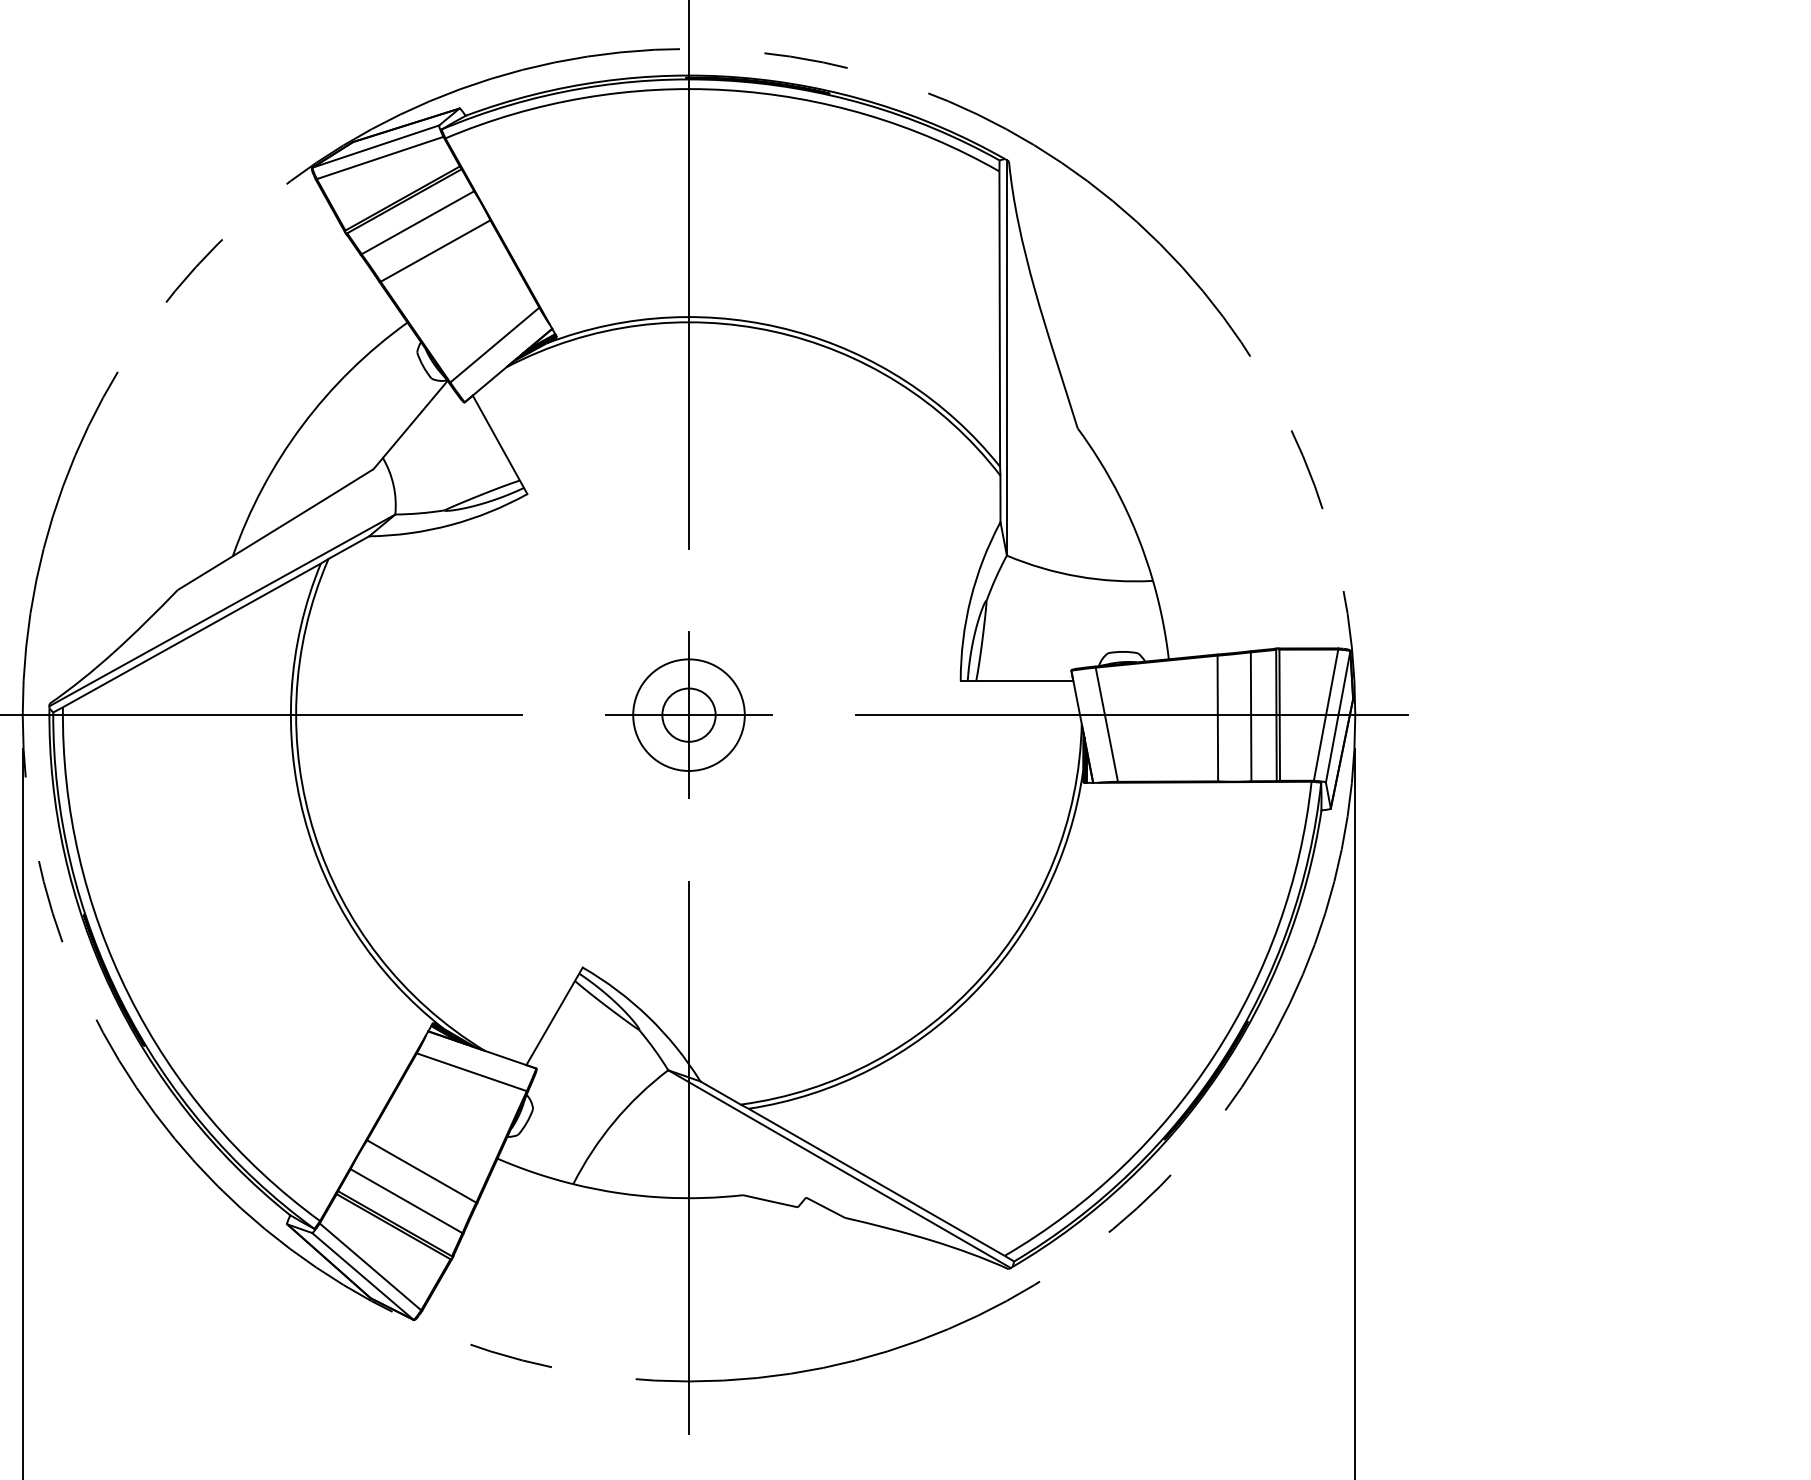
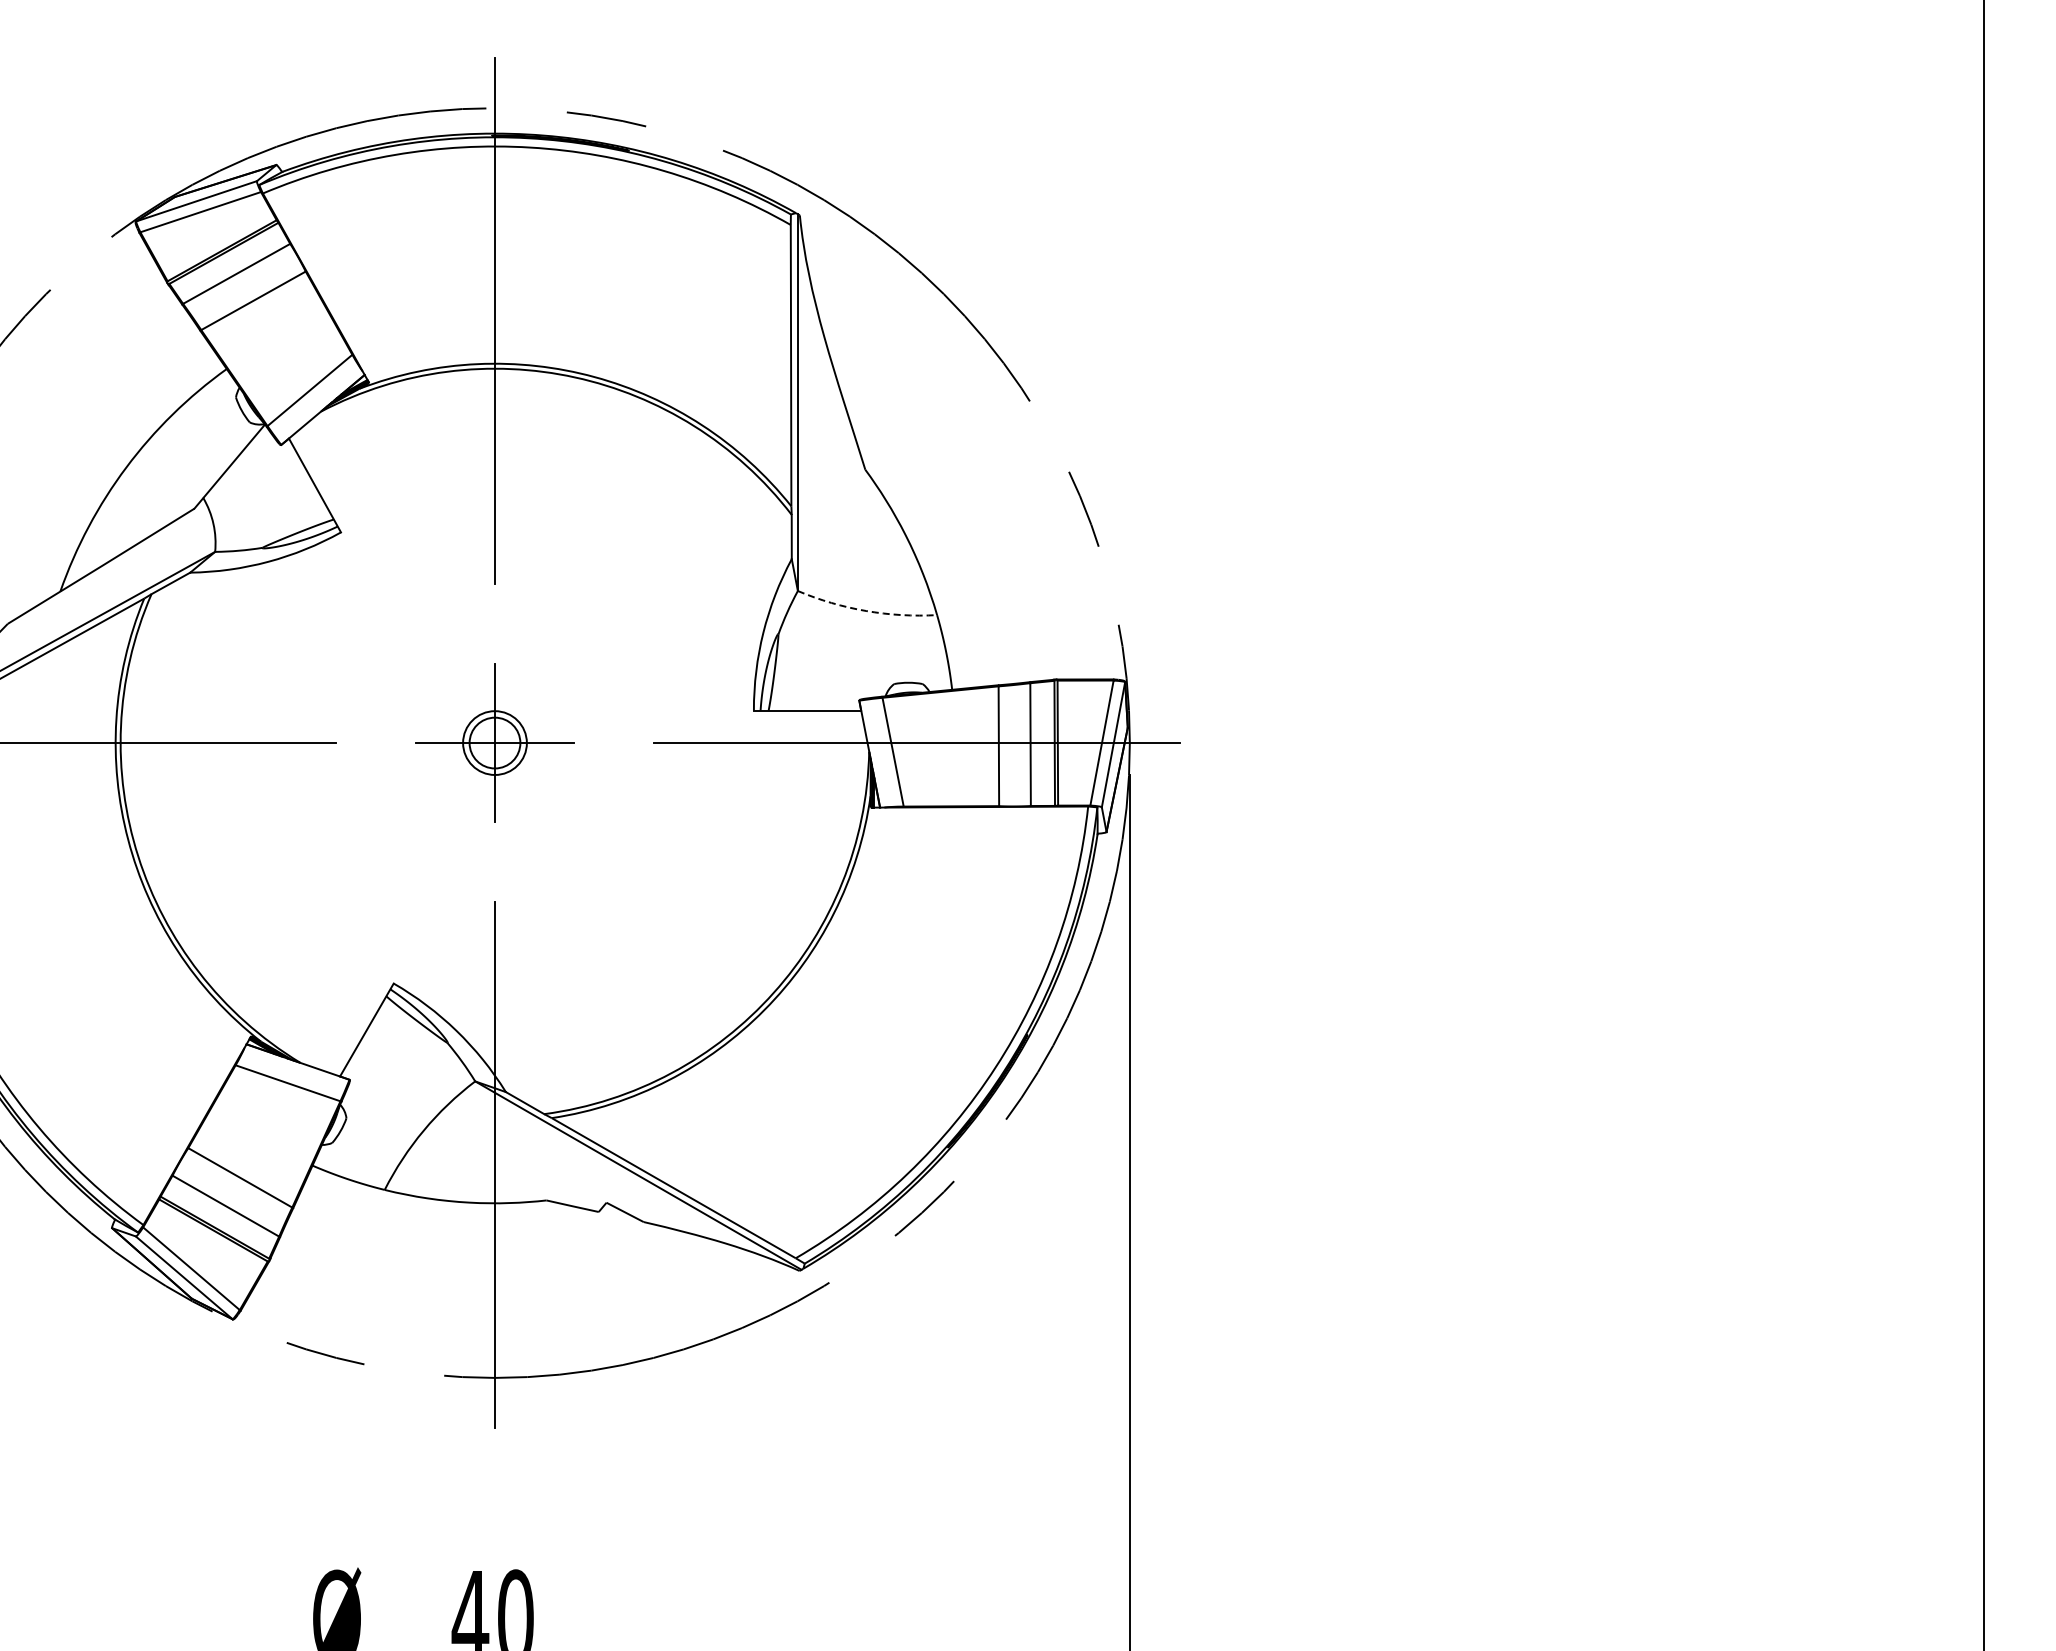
arc: (1078, 577) -> (866, 611), solid -> dashed
circle: (688, 714) -> (494, 742), size x0.6

